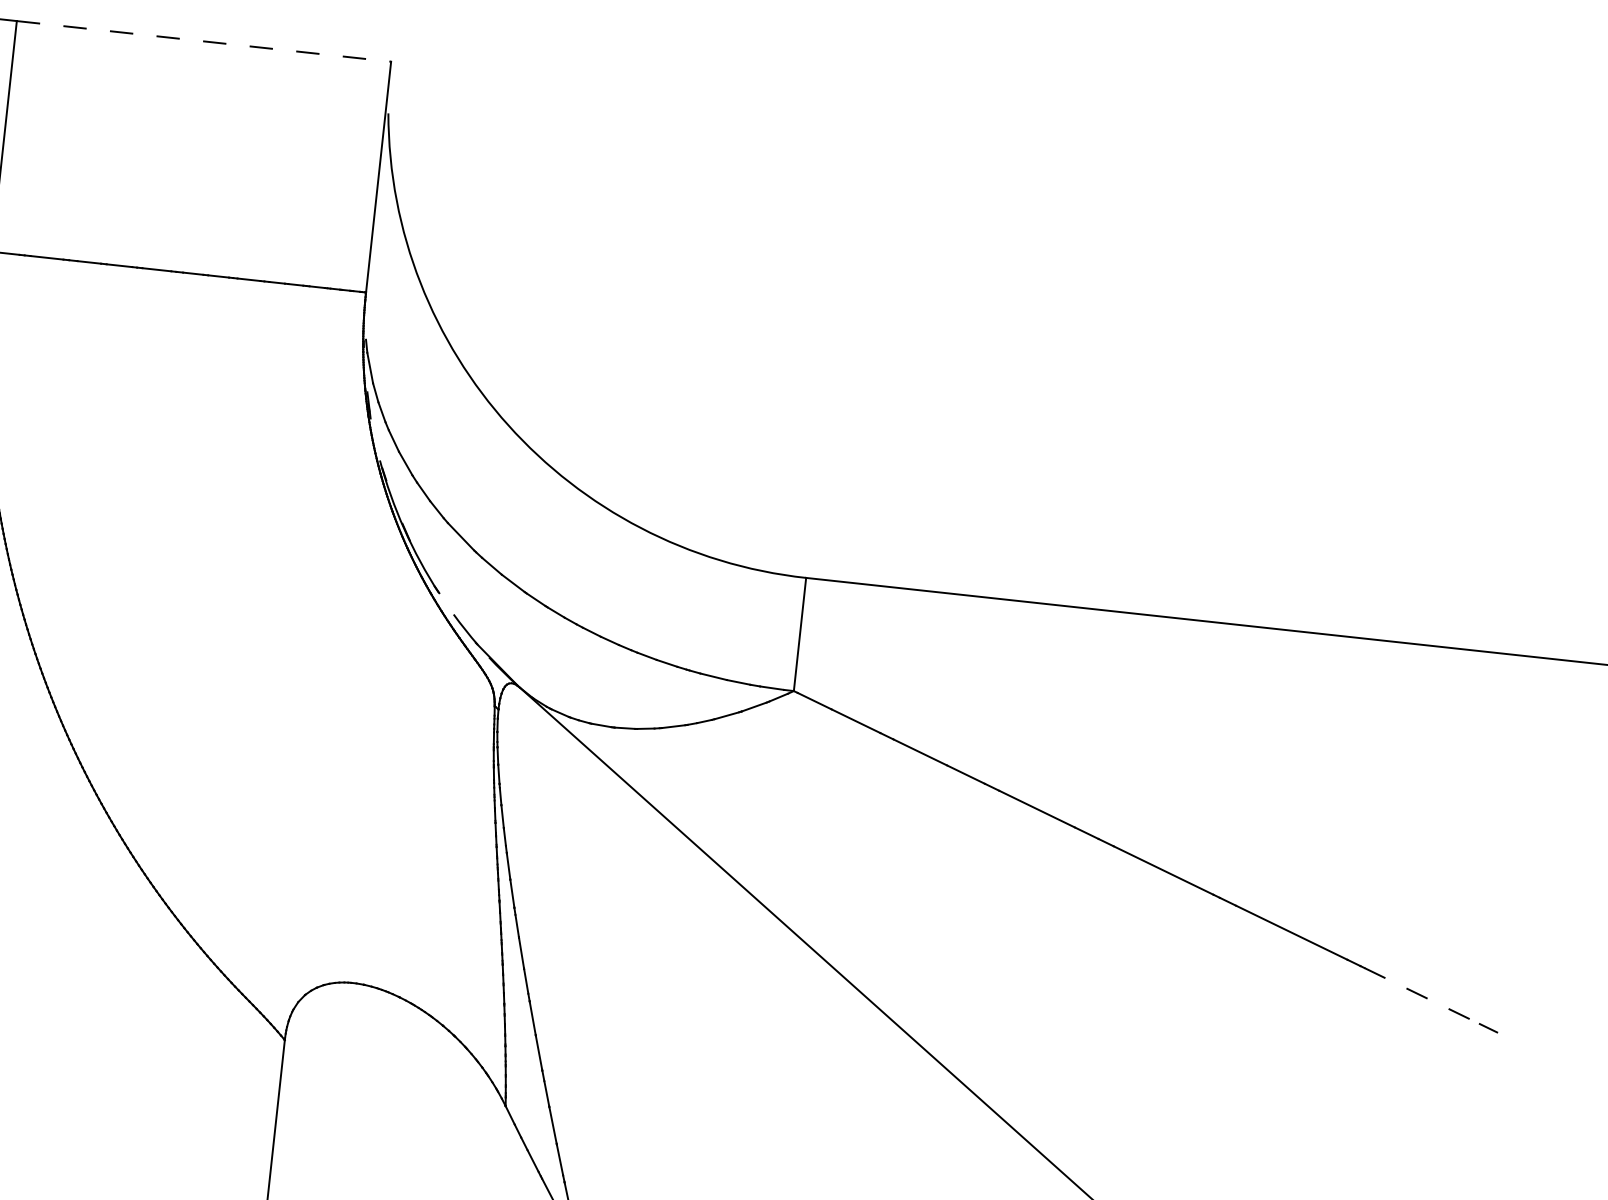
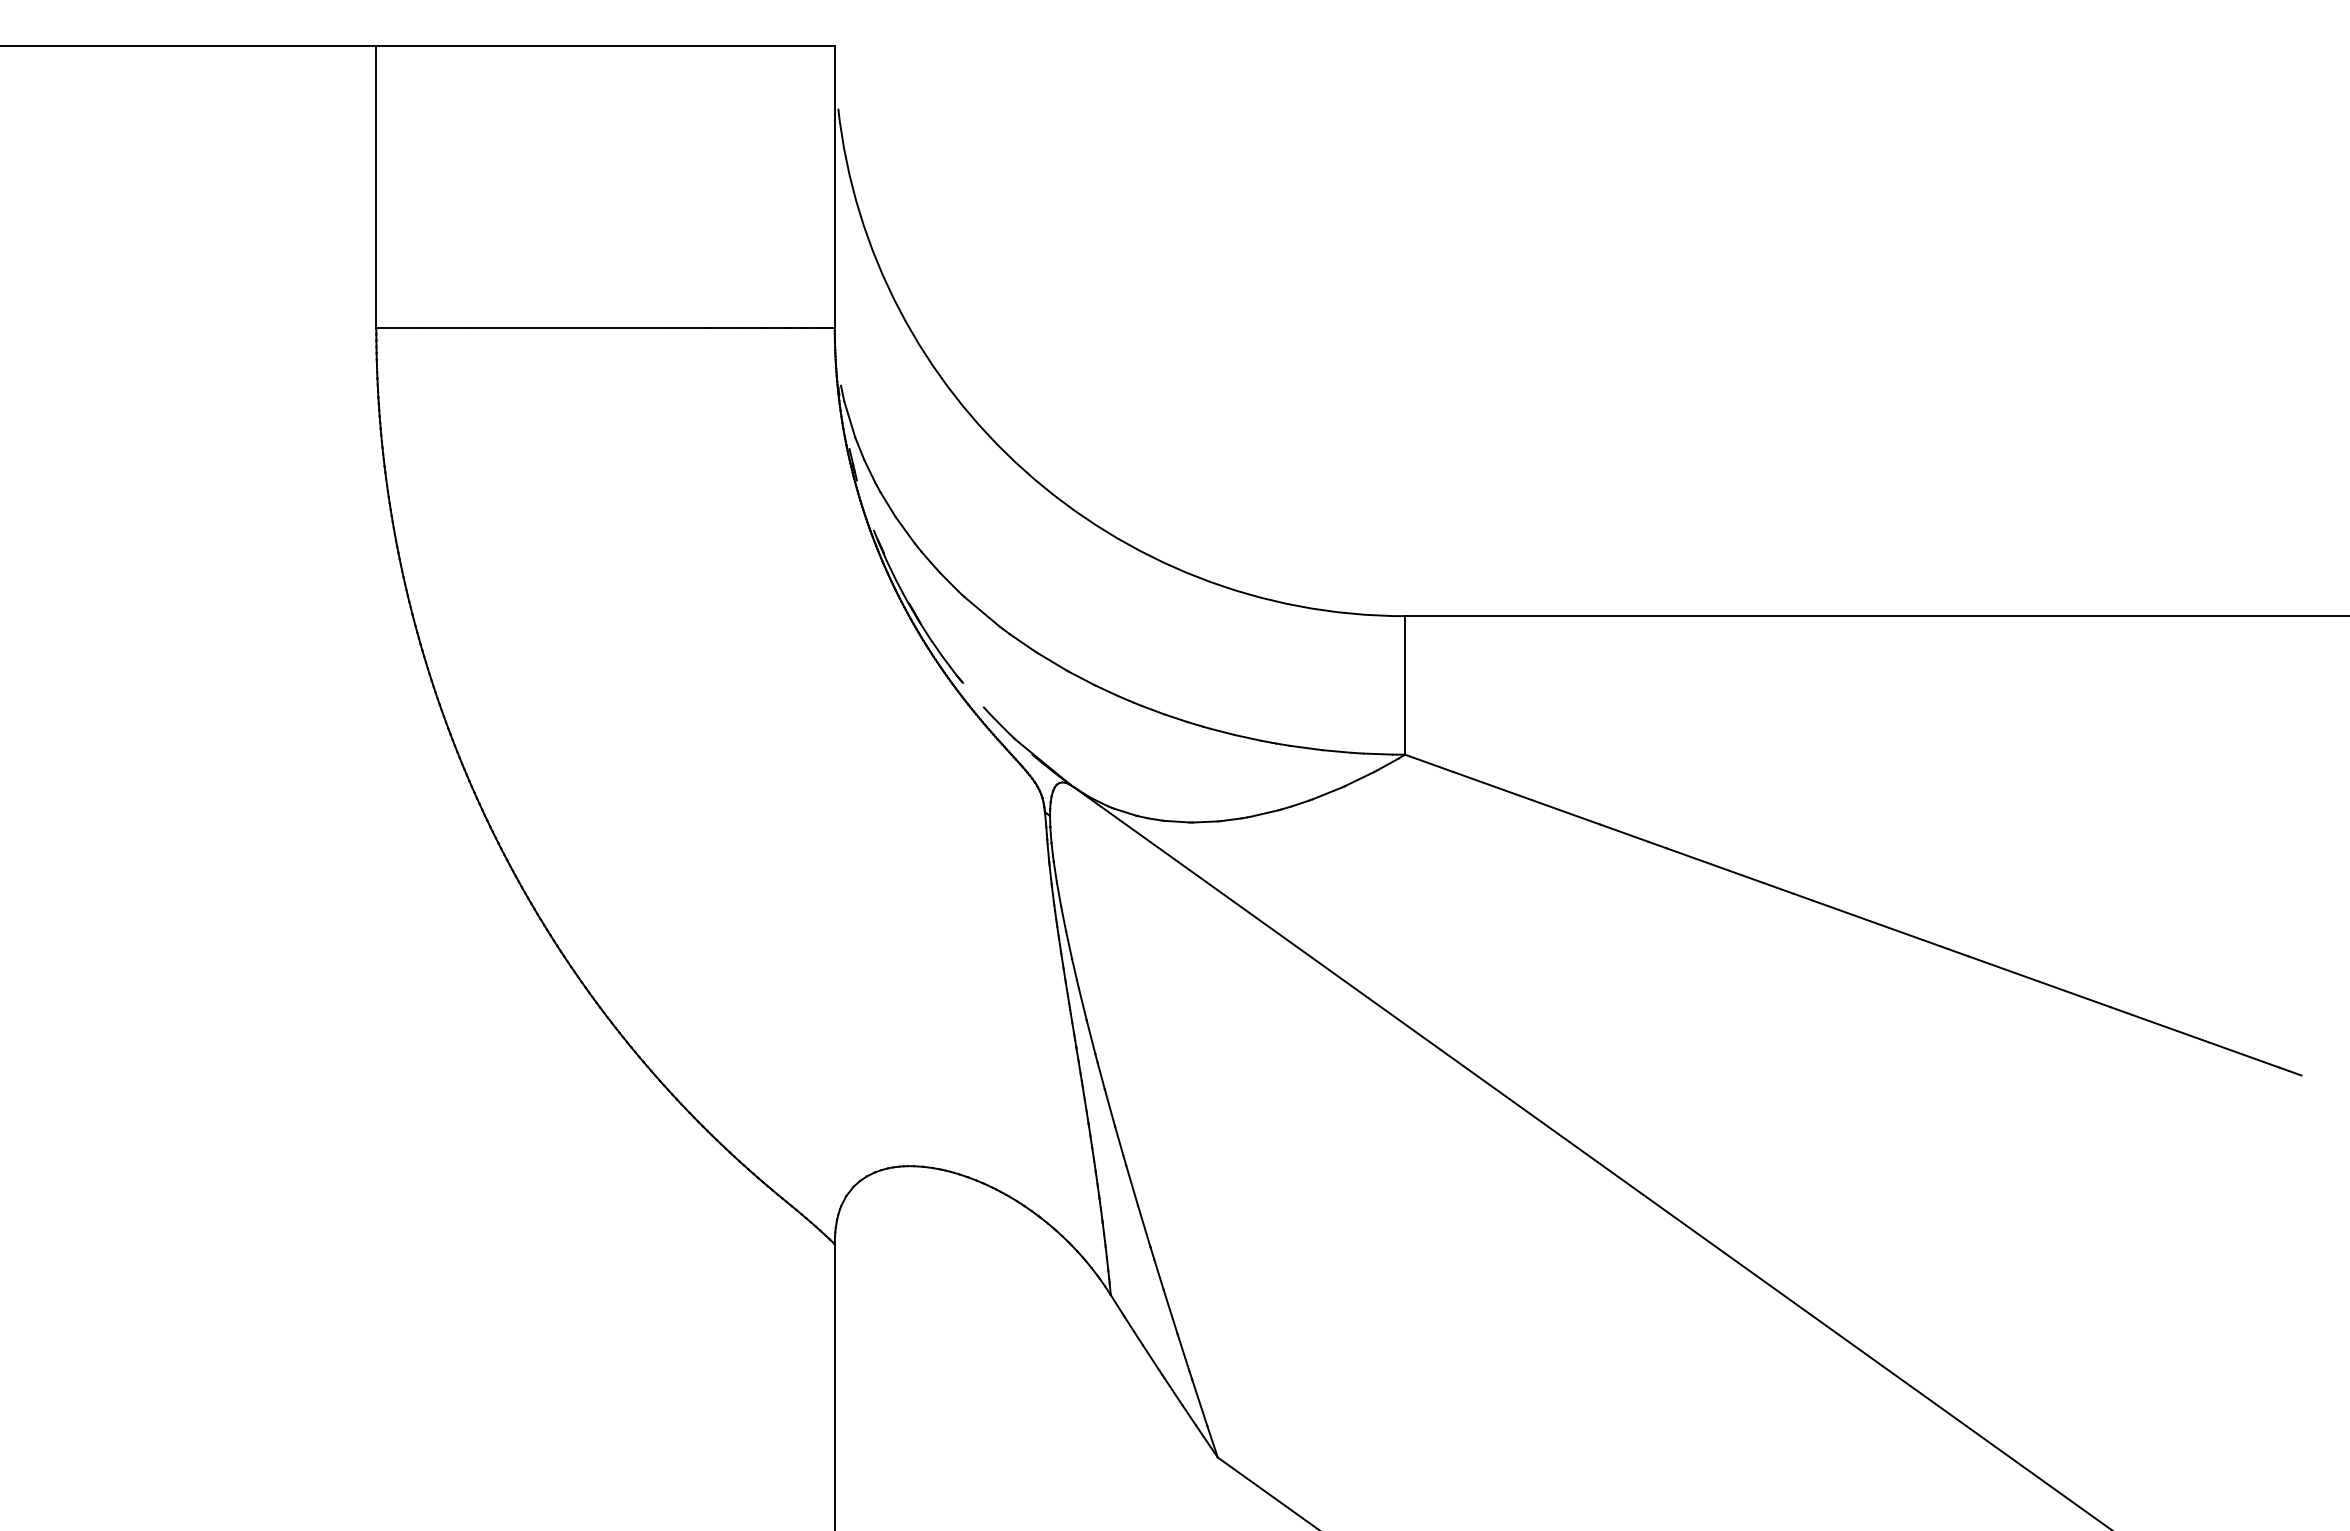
line: (204, 41) -> (606, 45), dashed -> solid
line: (1422, 996) -> (2206, 1041), dashed -> solid

